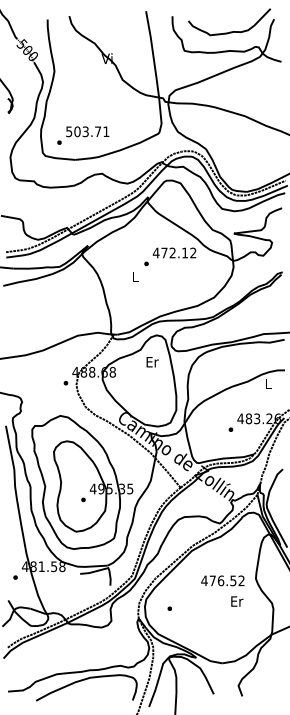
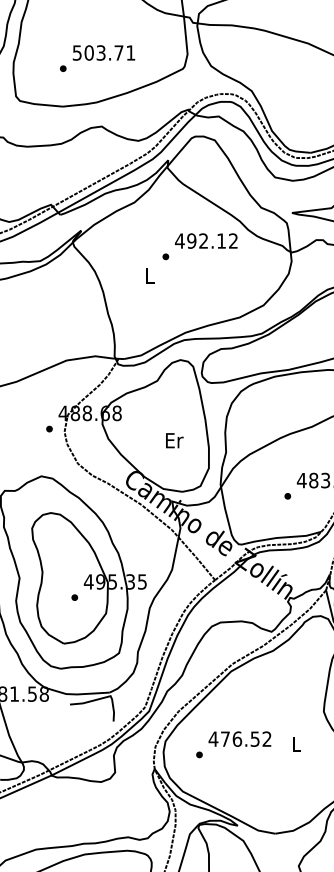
text: (83, 135) -> (97, 58), moved
text: (164, 252) -> (191, 240), 472.12 -> 492.12
text: (152, 362) -> (174, 441), moved
text: (222, 580) -> (239, 738), moved
text: (237, 601) -> (297, 744), Er -> L

